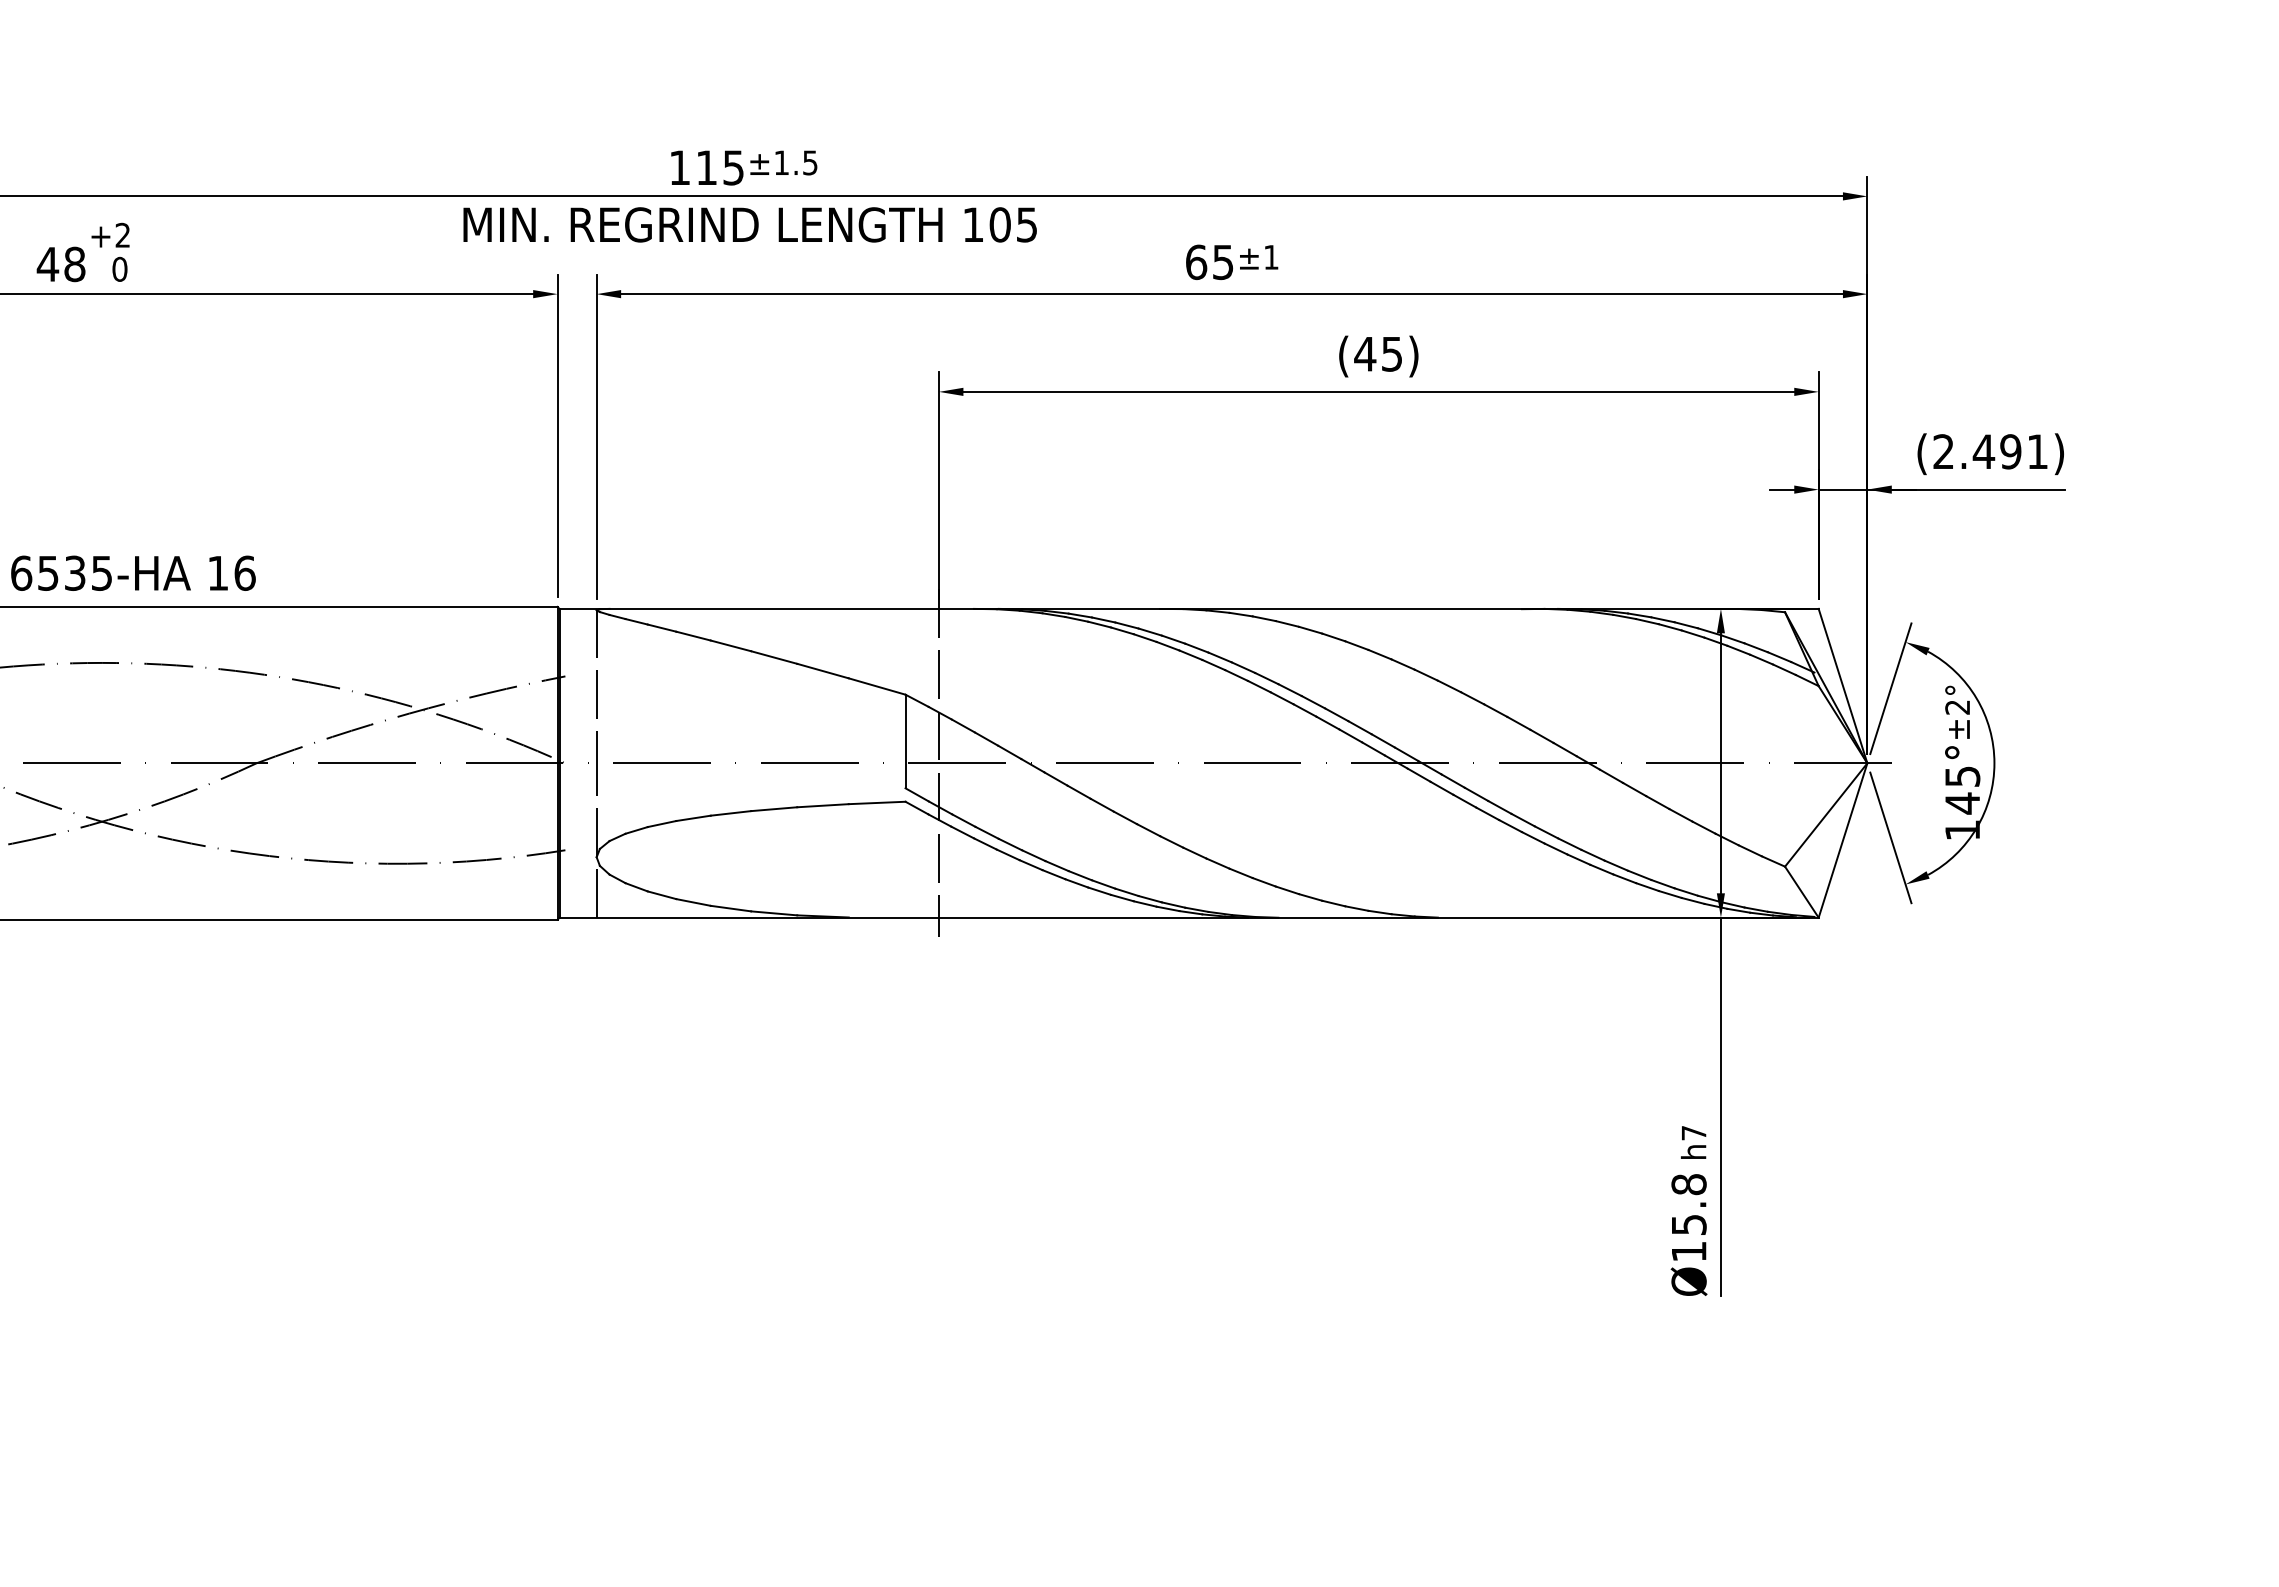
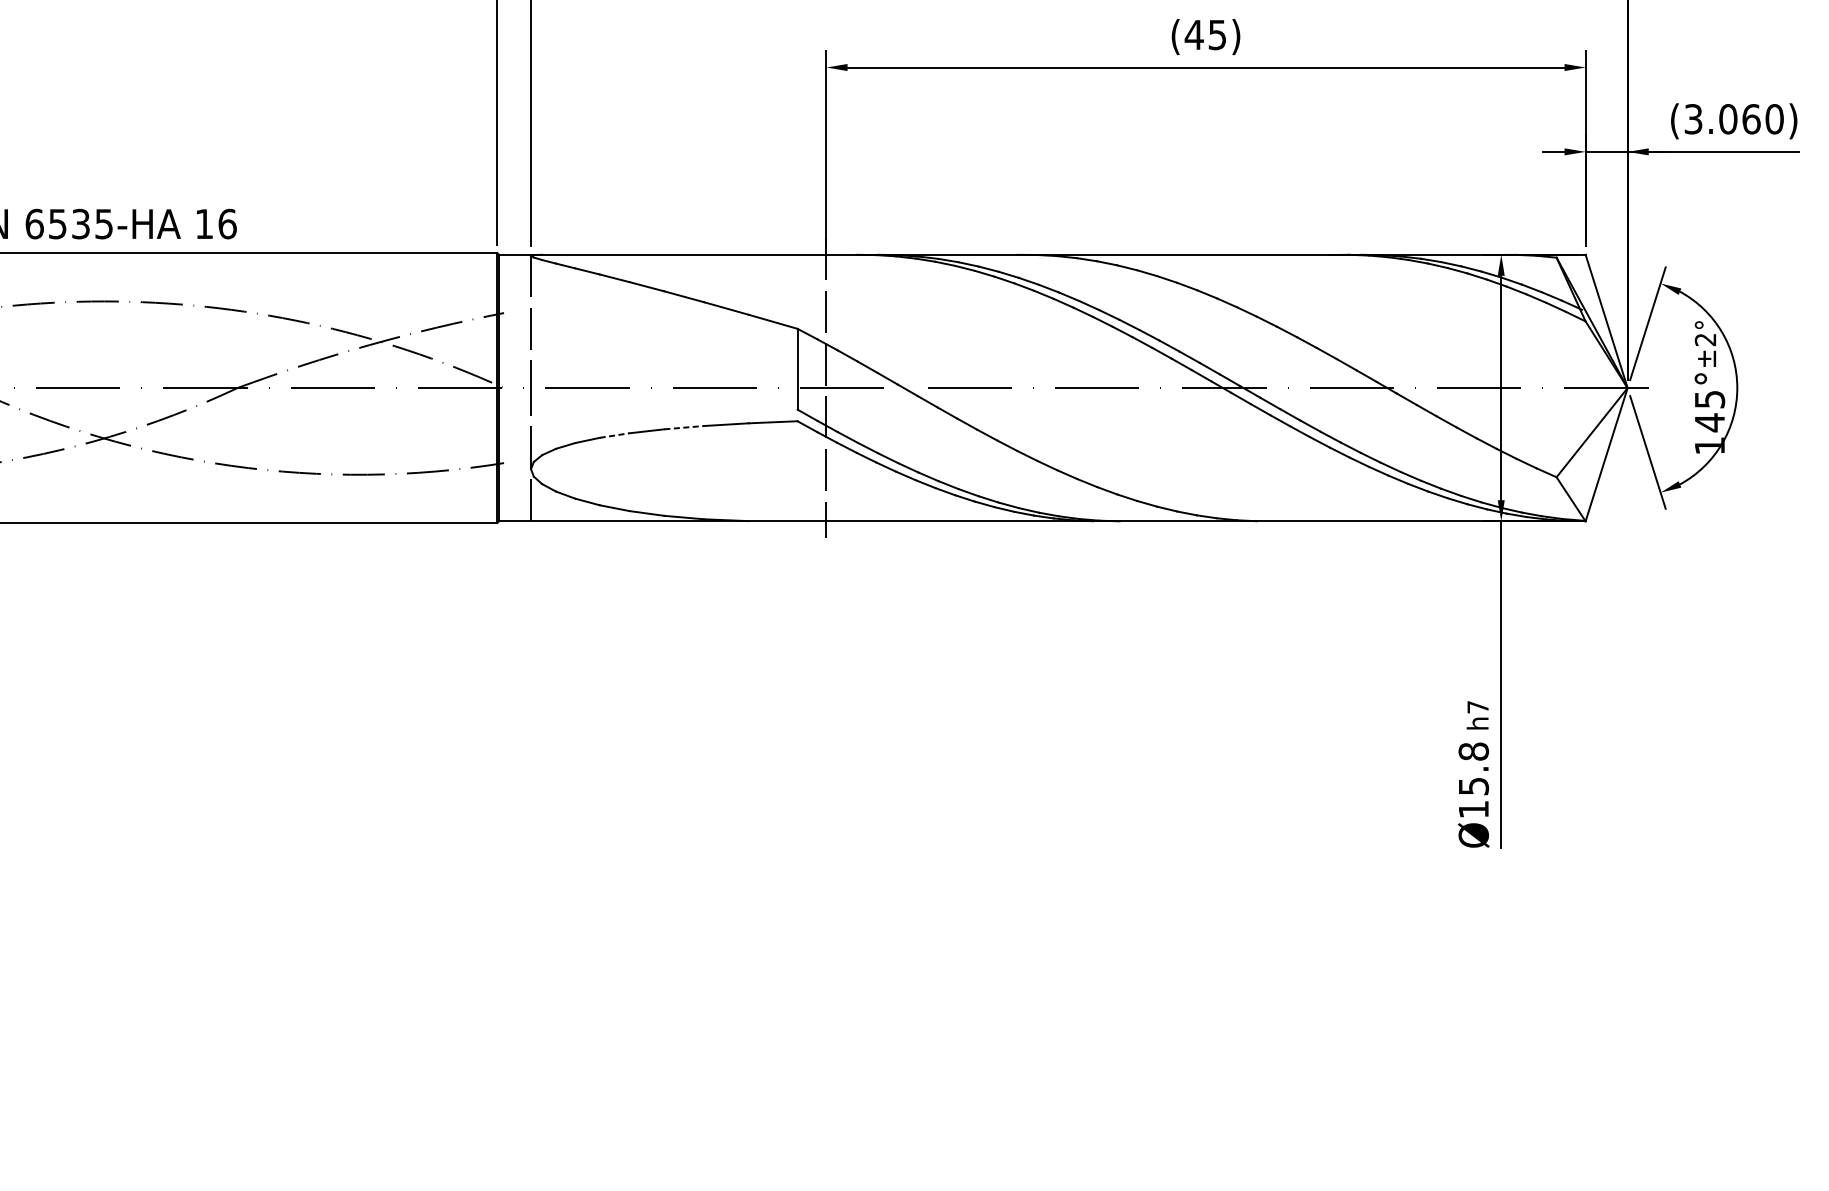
text: (1990, 451) -> (1733, 118), (2.491) -> (3.060)
line: (774, 809) -> (684, 427), solid -> dashed
line: (694, 818) -> (615, 435), solid -> dashed

